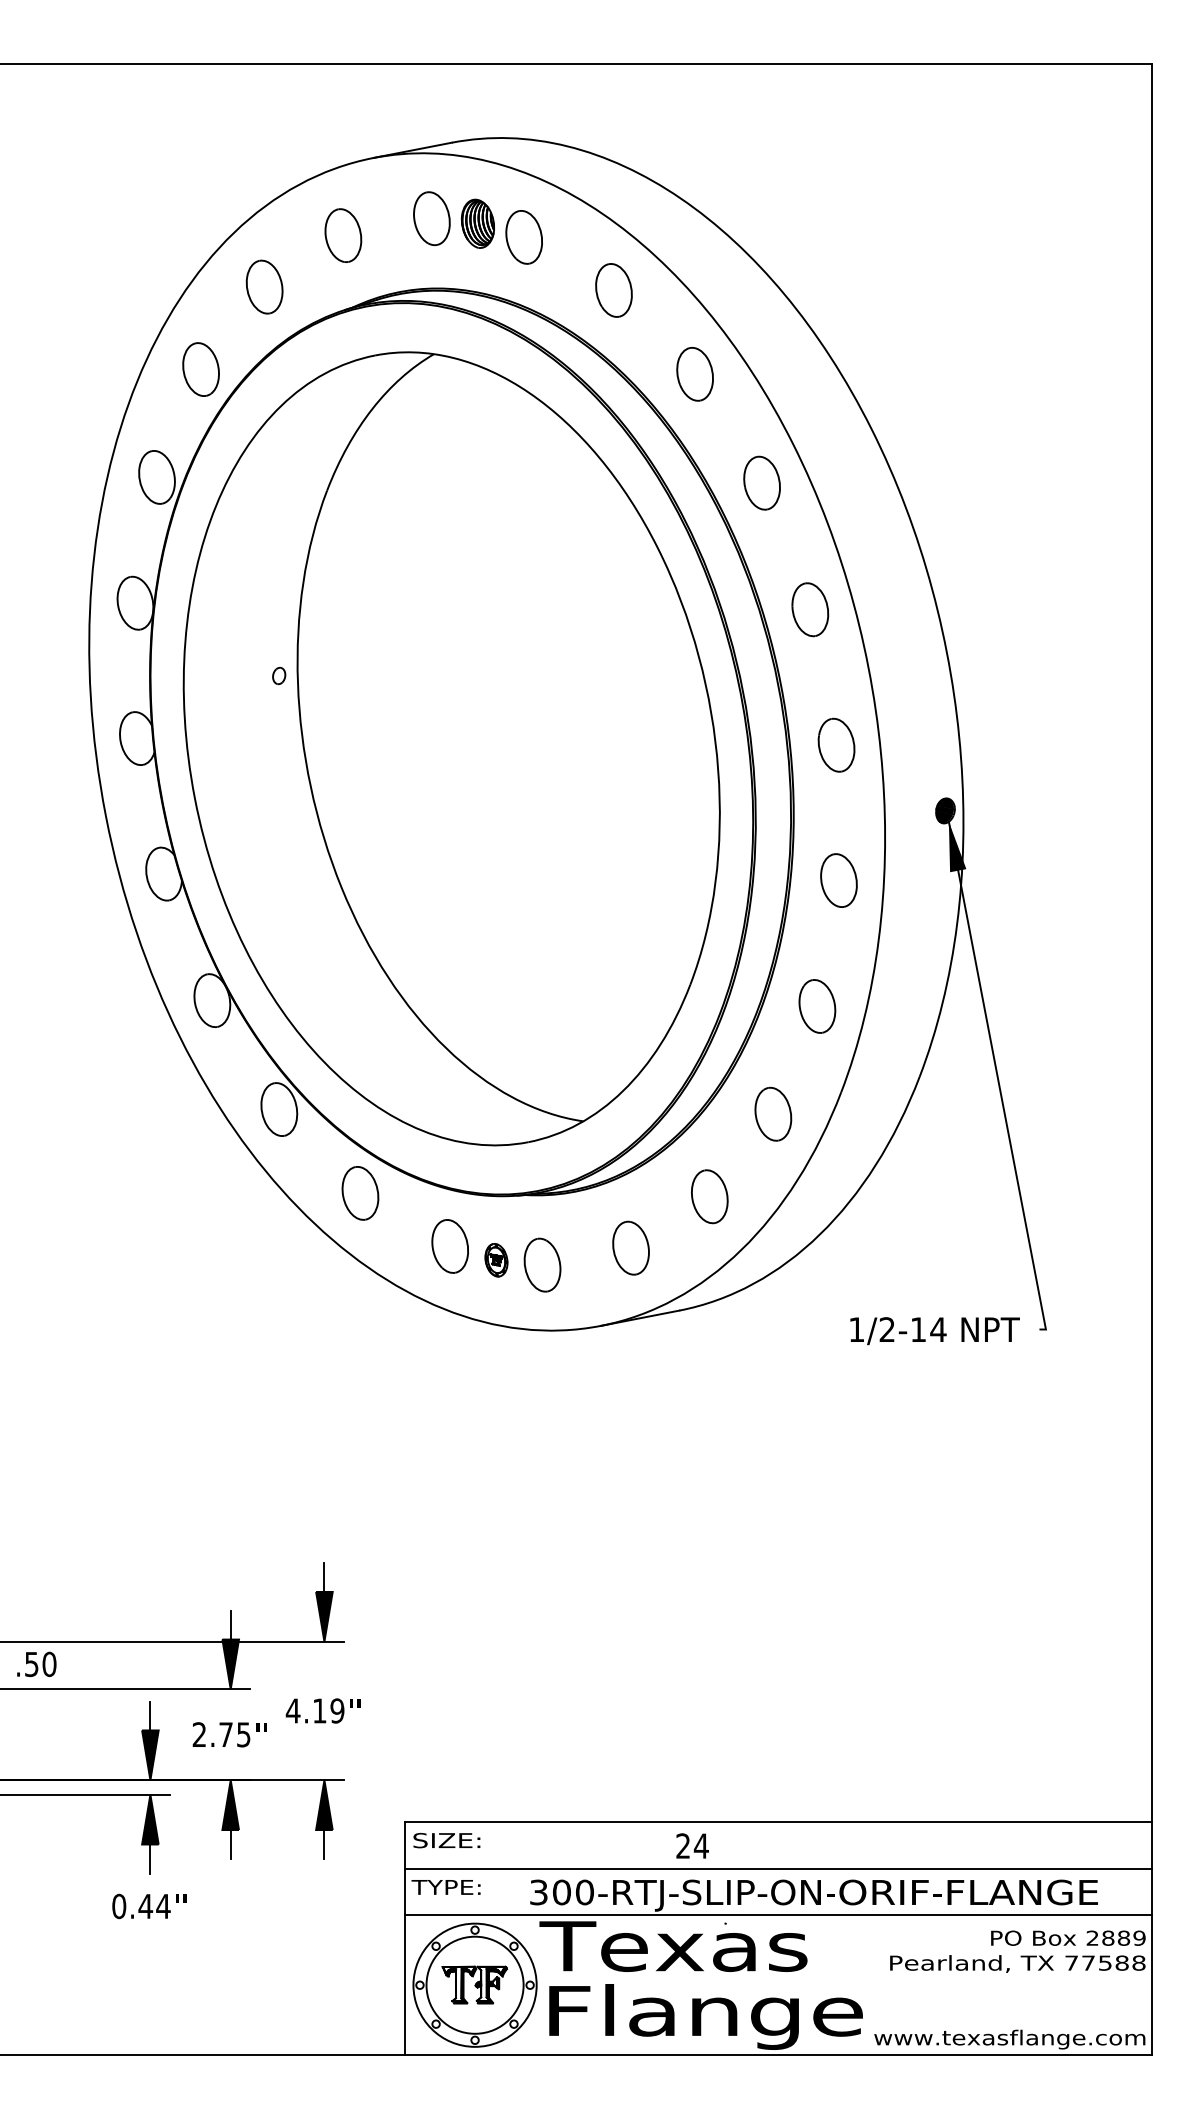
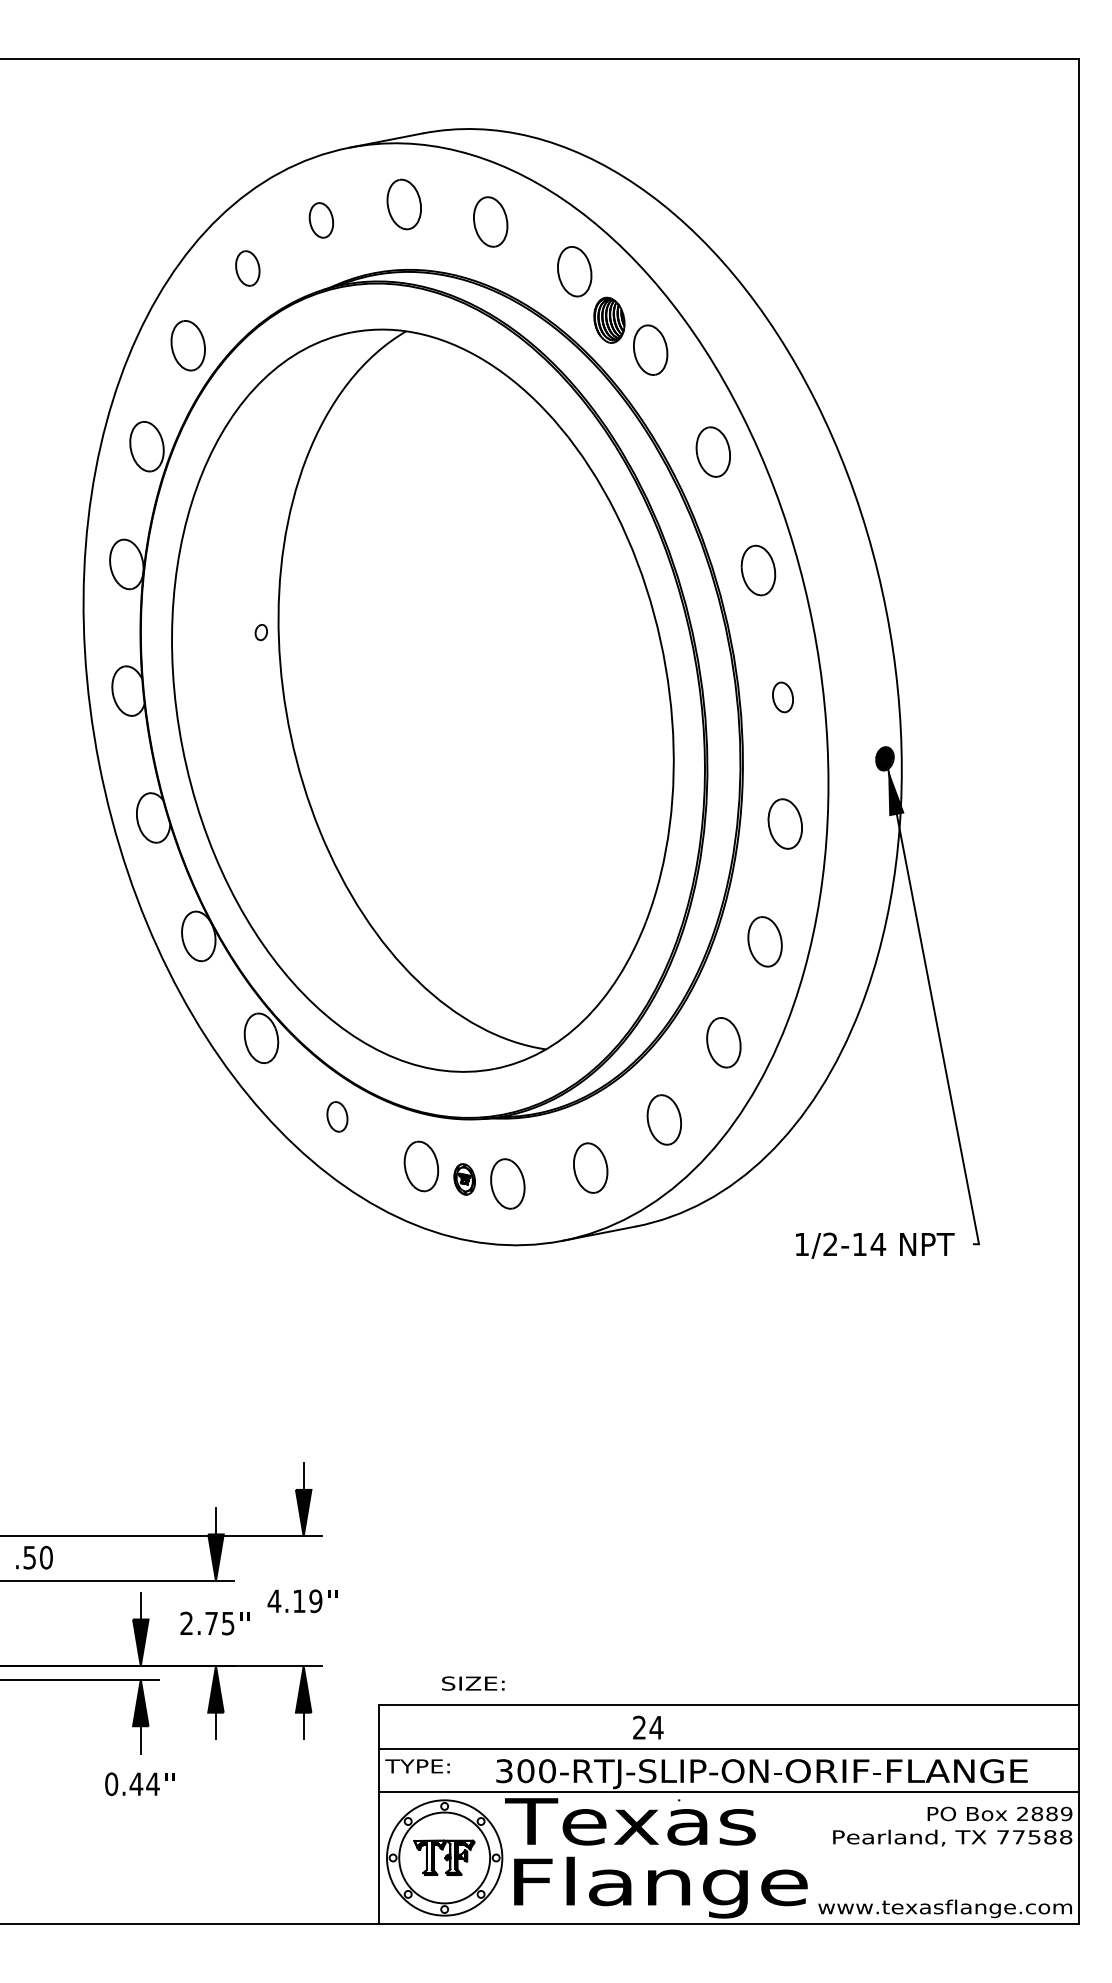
part: (478, 222) -> (609, 319), moved
part: (343, 235) -> (321, 220), size x0.7
part: (264, 287) -> (247, 268), size x0.7
part: (835, 745) -> (782, 697), size x0.6
part: (360, 1193) -> (337, 1116), size x0.6
text: (447, 1840) -> (473, 1683), moved

